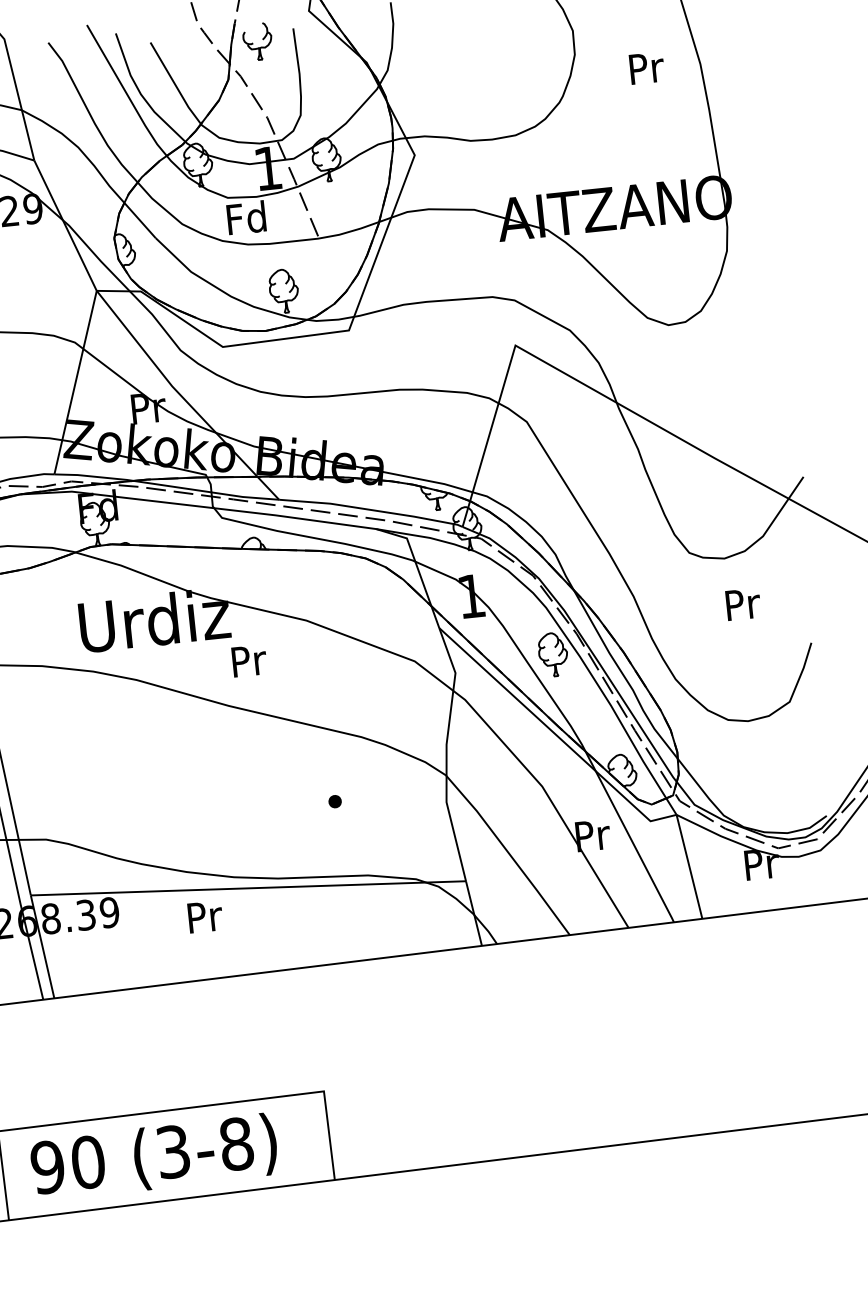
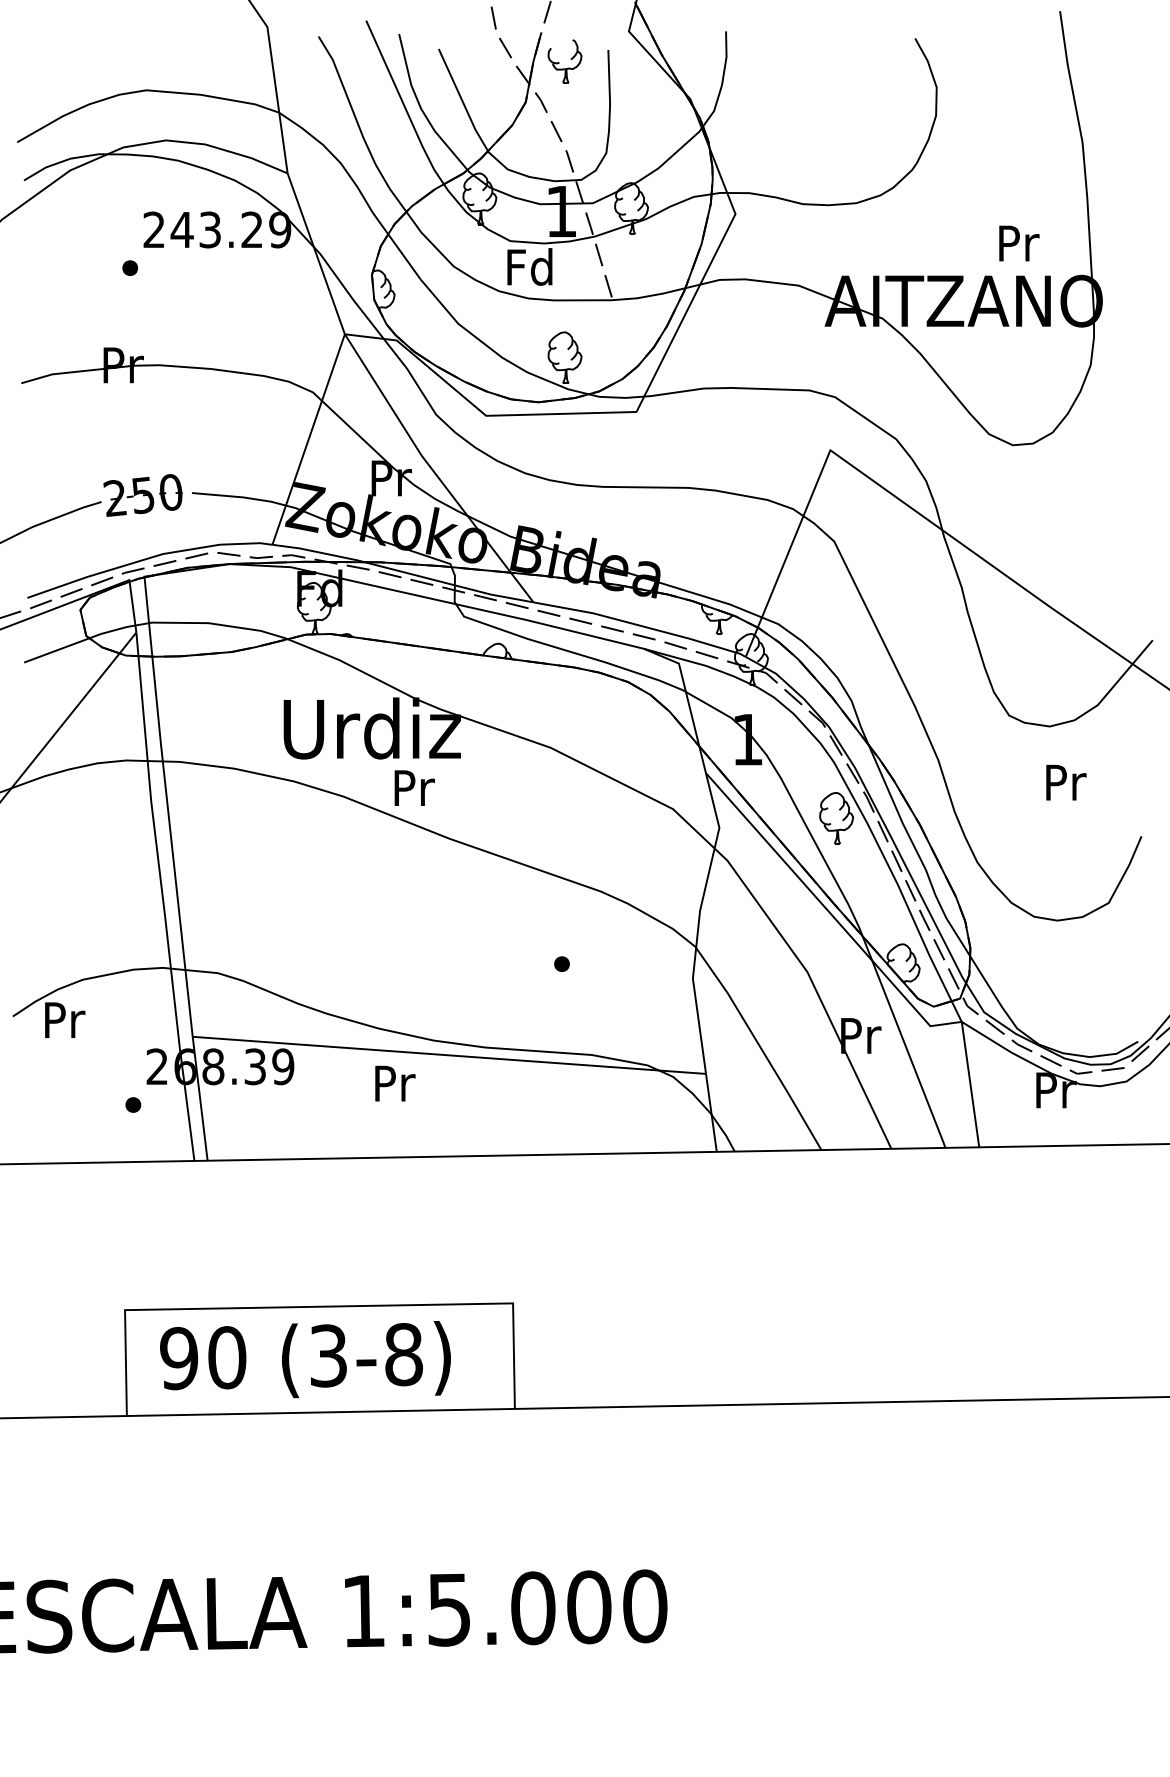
text: (647, 68) -> (1019, 243), moved
text: (249, 660) -> (414, 787), moved

